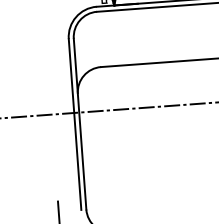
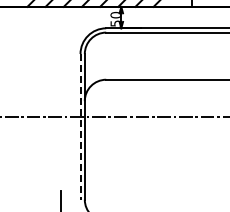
line: (74, 124) -> (80, 126), solid -> dashed

